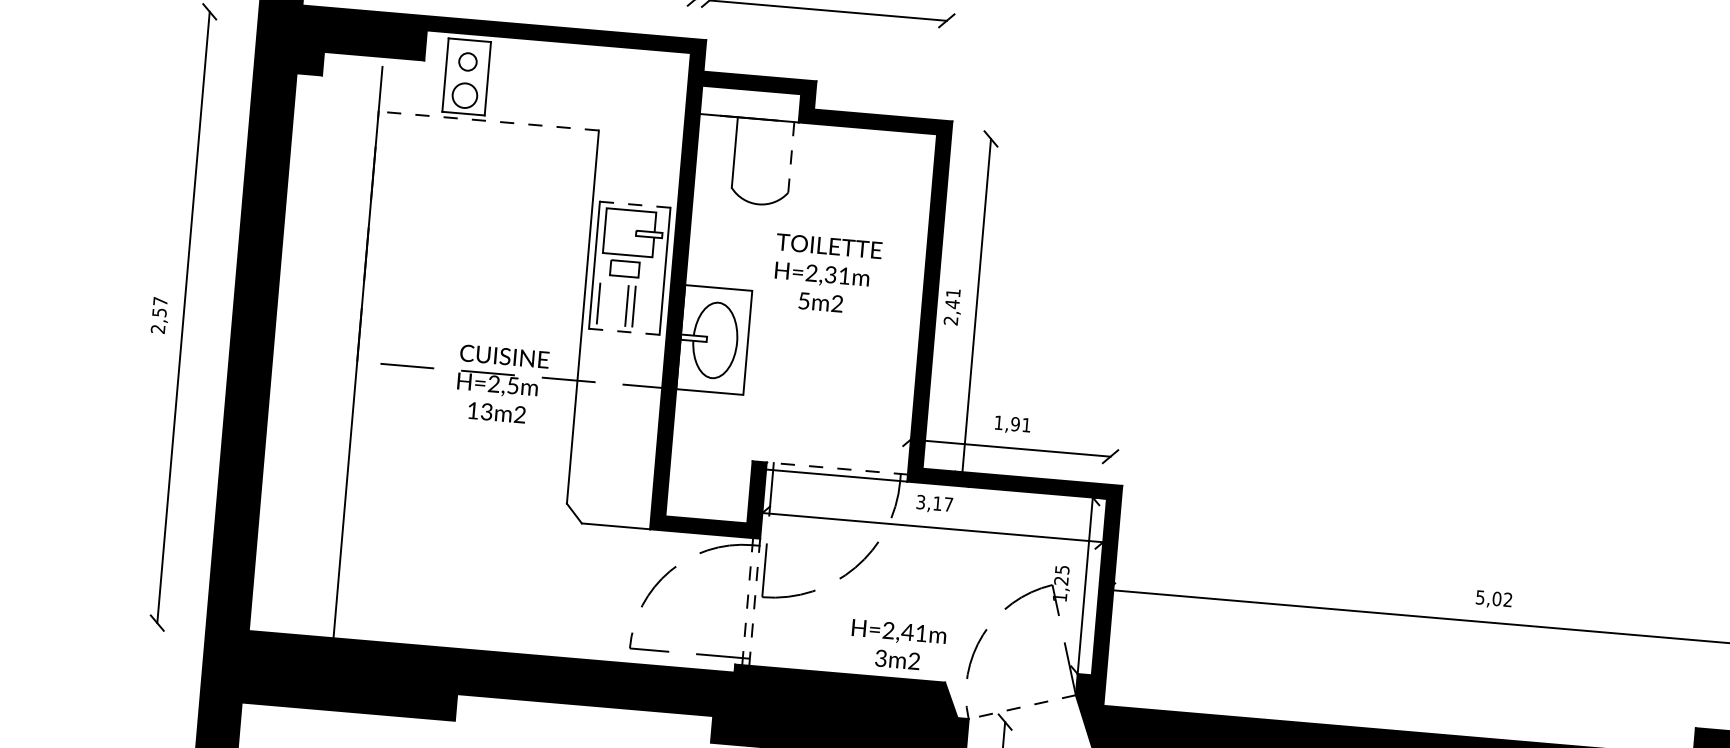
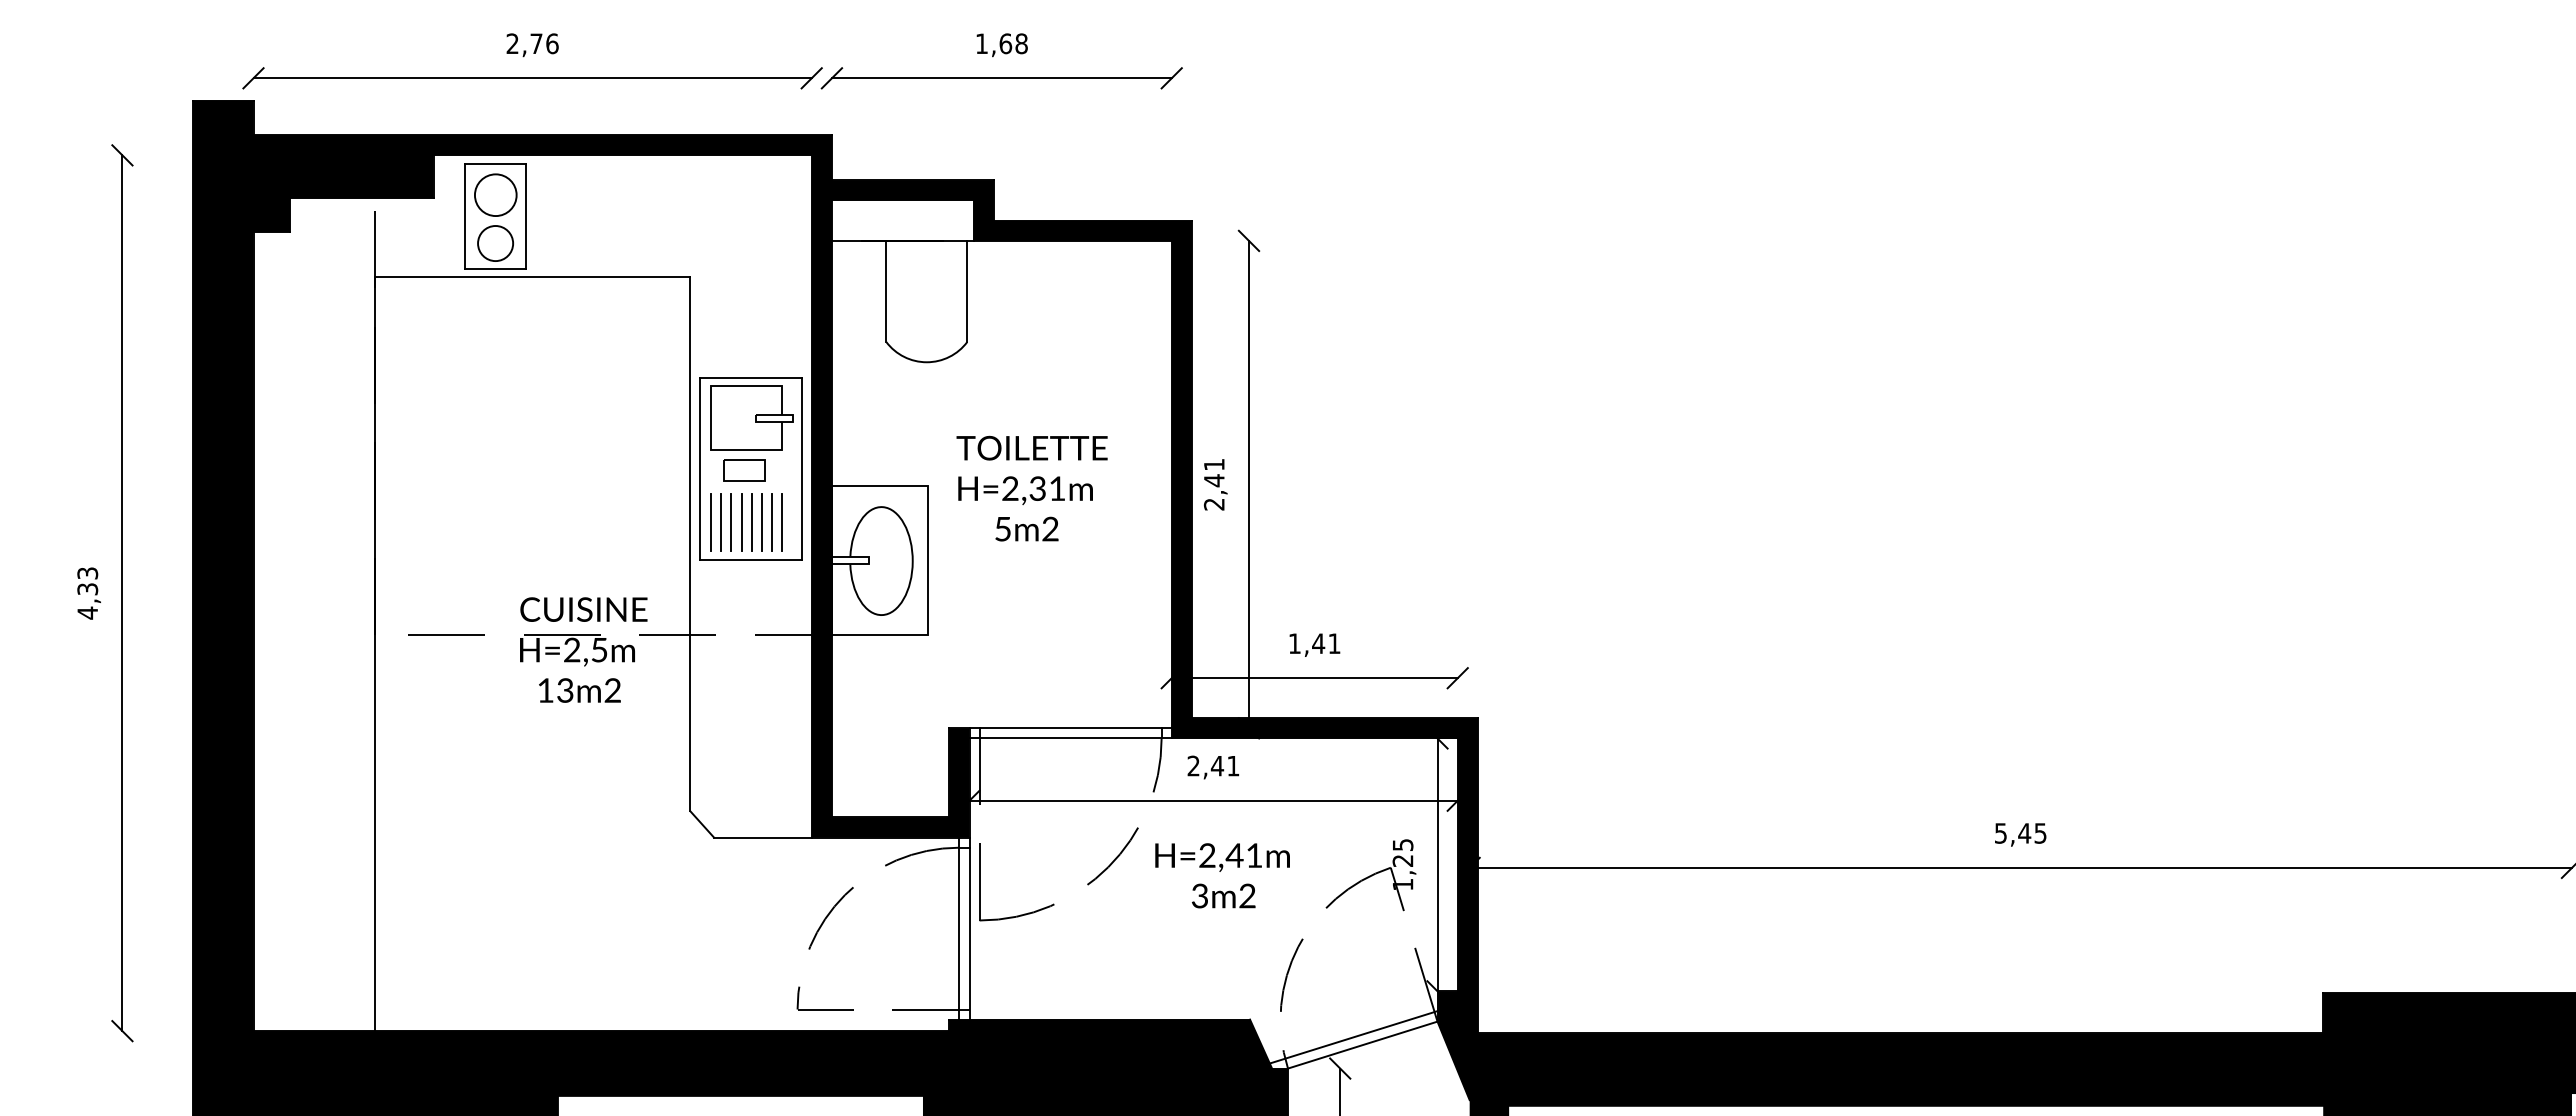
circle: (467, 62) -> (495, 195), size x1.67
line: (488, 120) -> (532, 276), dashed -> solid
line: (791, 157) -> (967, 291), dashed -> solid
line: (635, 204) -> (751, 377), dashed -> solid
text: (826, 274) -> (1031, 488), moved
line: (605, 303) -> (721, 522), added
line: (612, 304) -> (731, 522), added
line: (619, 305) -> (741, 522), added
line: (640, 306) -> (771, 522), added
line: (648, 307) -> (782, 522), added
text: (159, 315) -> (87, 593), 2,57 -> 4,33
line: (624, 331) -> (751, 559), dashed -> solid
text: (1015, 424) -> (1318, 643), 1,91 -> 1,41
line: (837, 468) -> (1070, 728), dashed -> solid
text: (934, 503) -> (1213, 766), 3,17 -> 2,41
text: (1502, 599) -> (2032, 833), 5,02 -> 5,45
line: (747, 601) -> (959, 928), dashed -> solid
line: (754, 602) -> (969, 928), dashed -> solid
text: (898, 645) -> (1222, 875), moved
line: (1016, 701) -> (1353, 1037), added
line: (1022, 707) -> (1362, 1045), dashed -> solid

